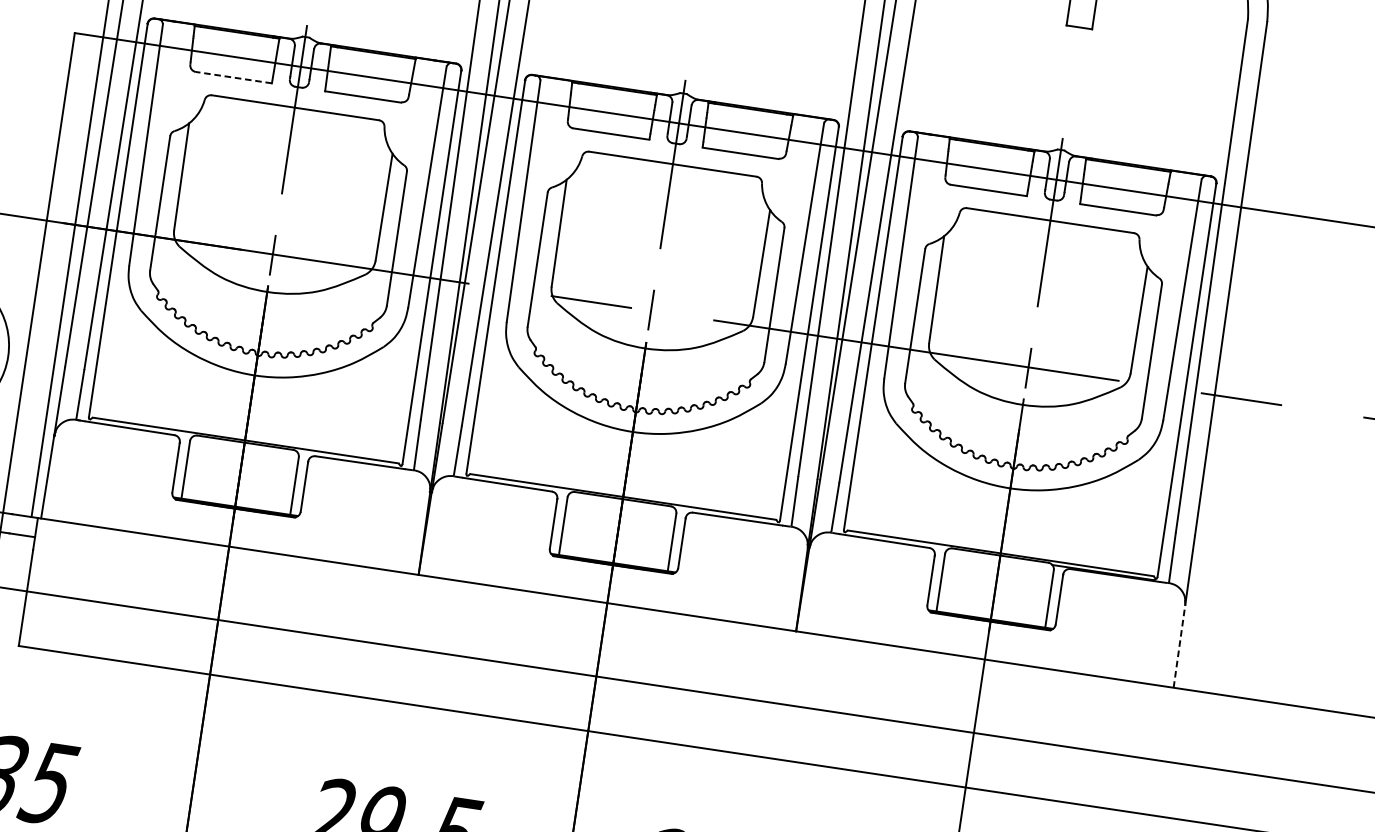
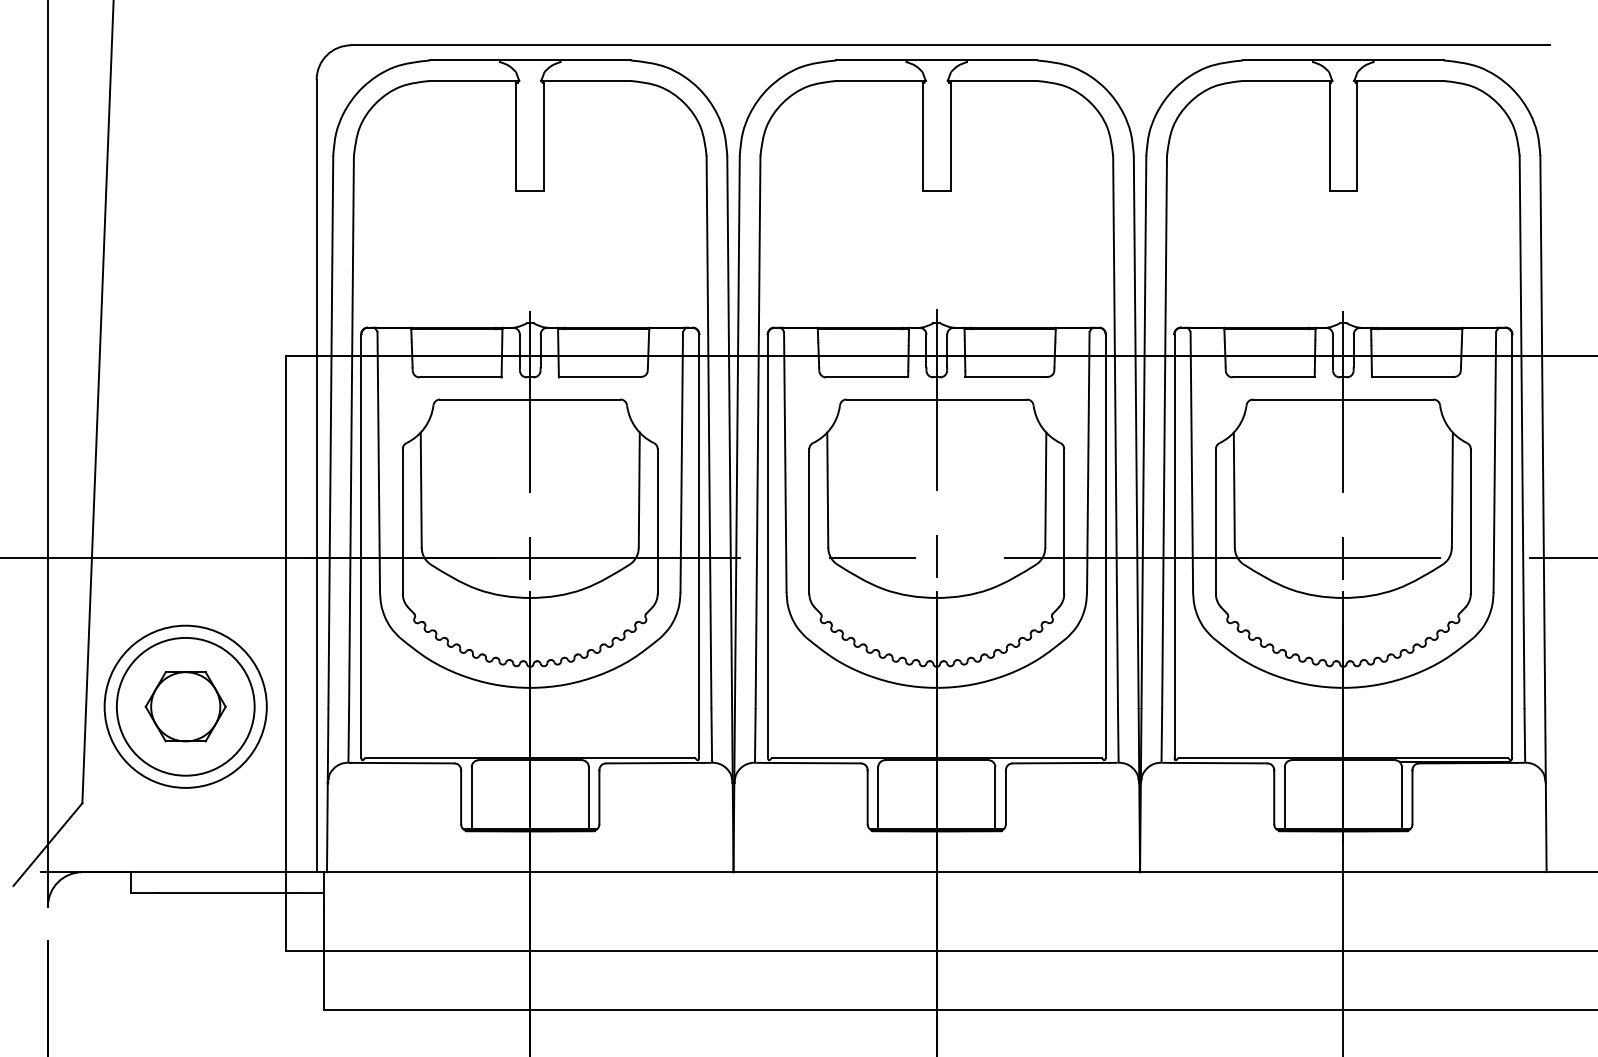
line: (233, 77) -> (460, 377), dashed -> solid
line: (1179, 646) -> (1546, 827), dashed -> solid

